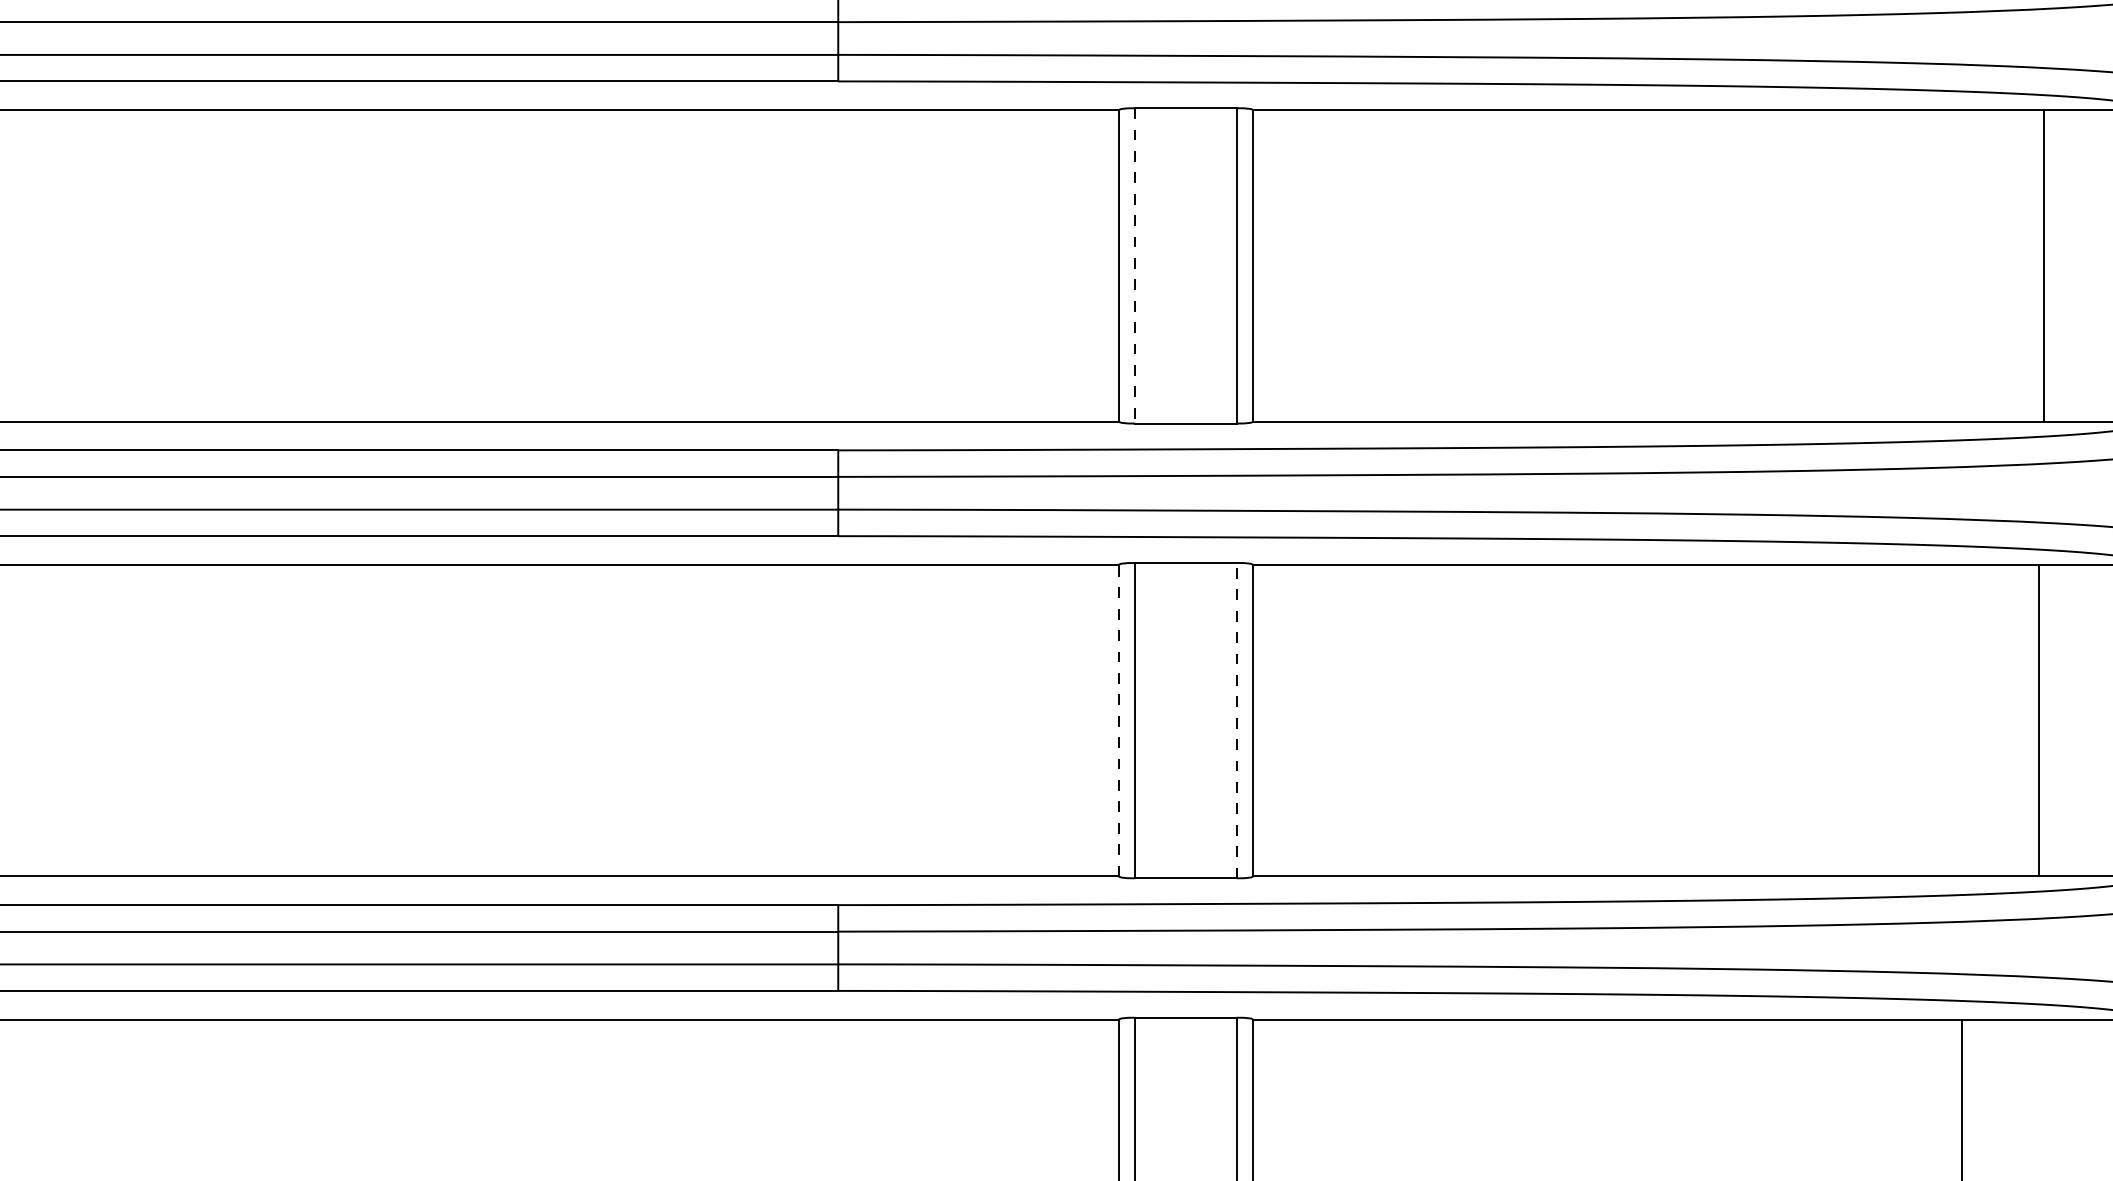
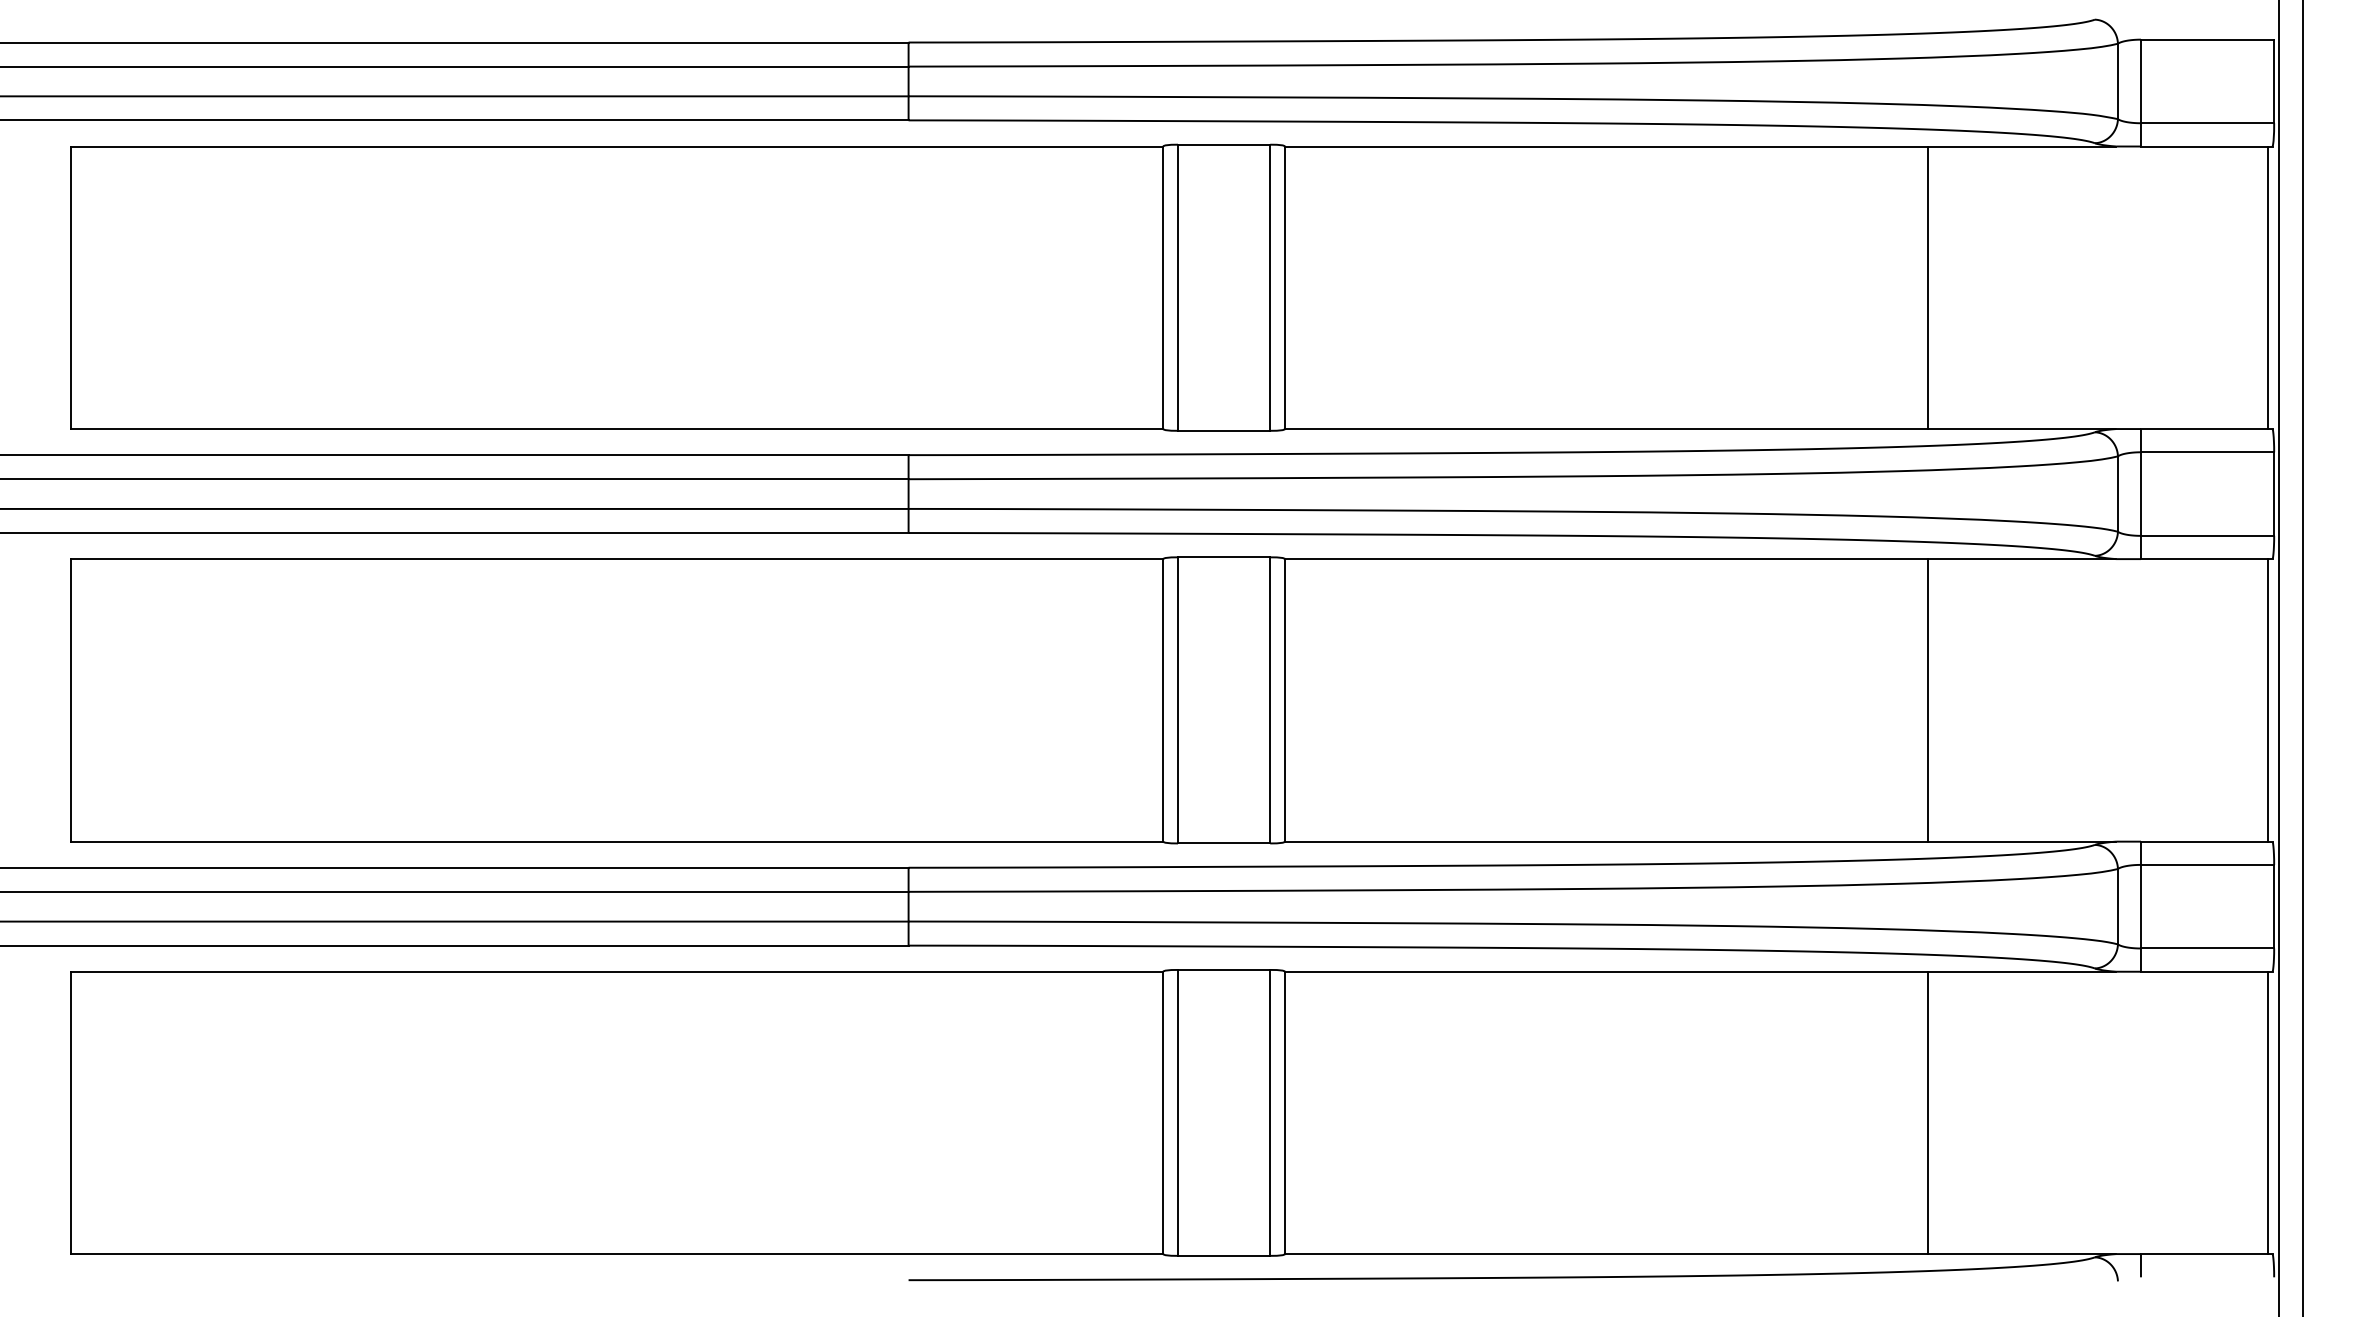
line: (2043, 265) -> (1927, 287), moved
line: (1135, 266) -> (1178, 288), dashed -> solid
line: (1119, 719) -> (1163, 699), dashed -> solid
line: (1237, 719) -> (1270, 699), dashed -> solid
line: (2038, 720) -> (1927, 700), moved

